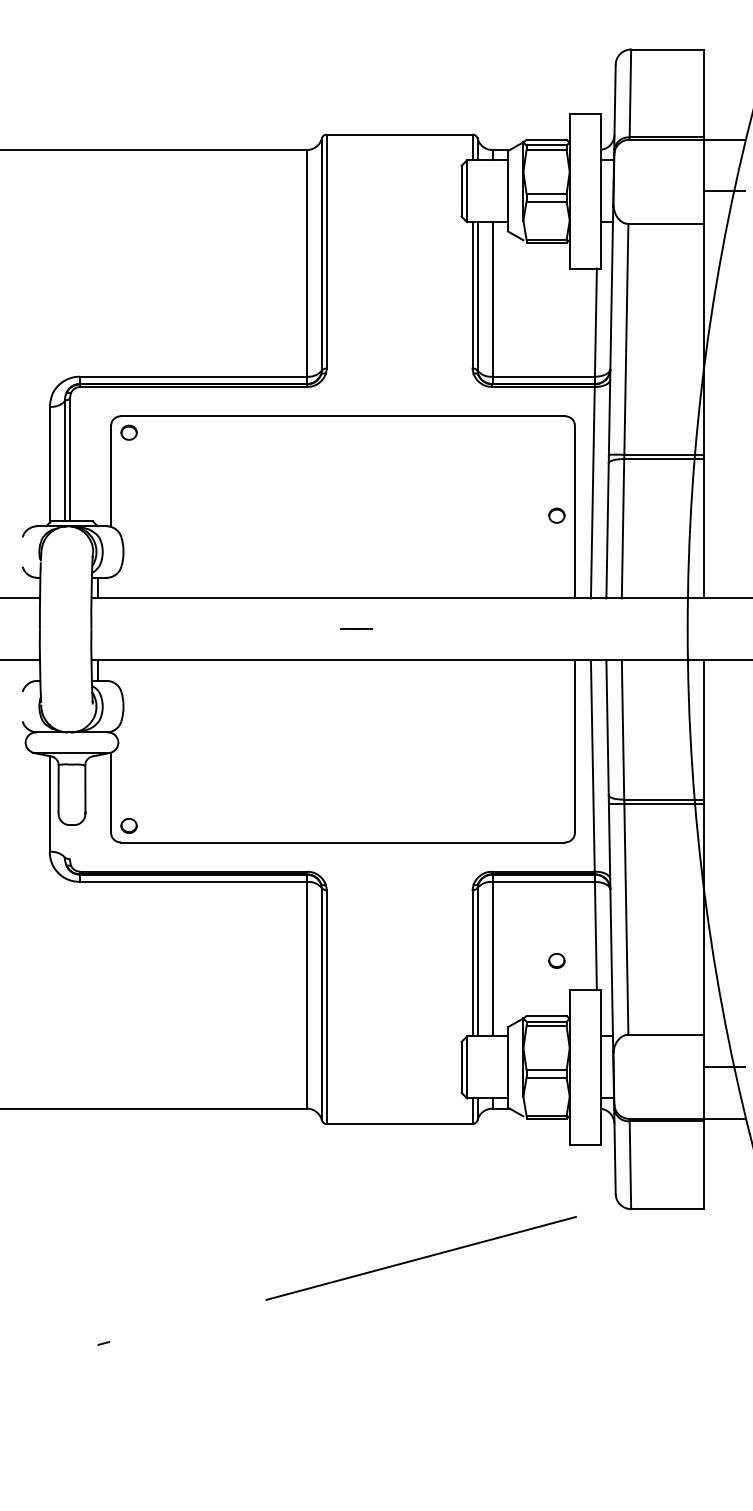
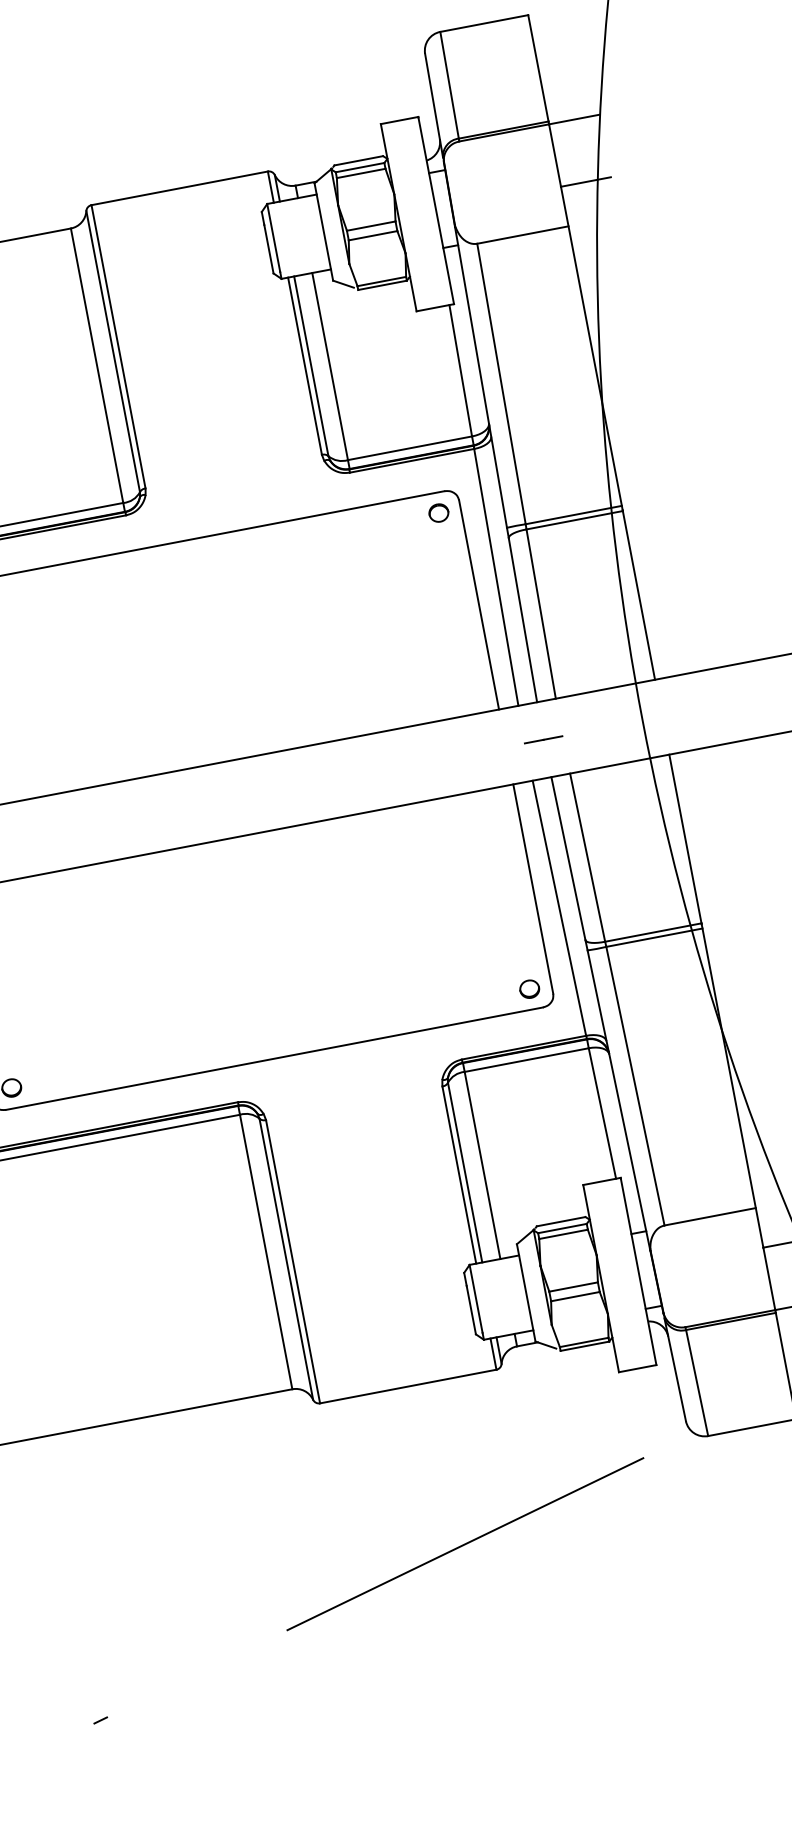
part: (556, 515) -> (438, 512), moved
line: (356, 628) -> (542, 738), moved
part: (556, 960) -> (529, 988), moved

